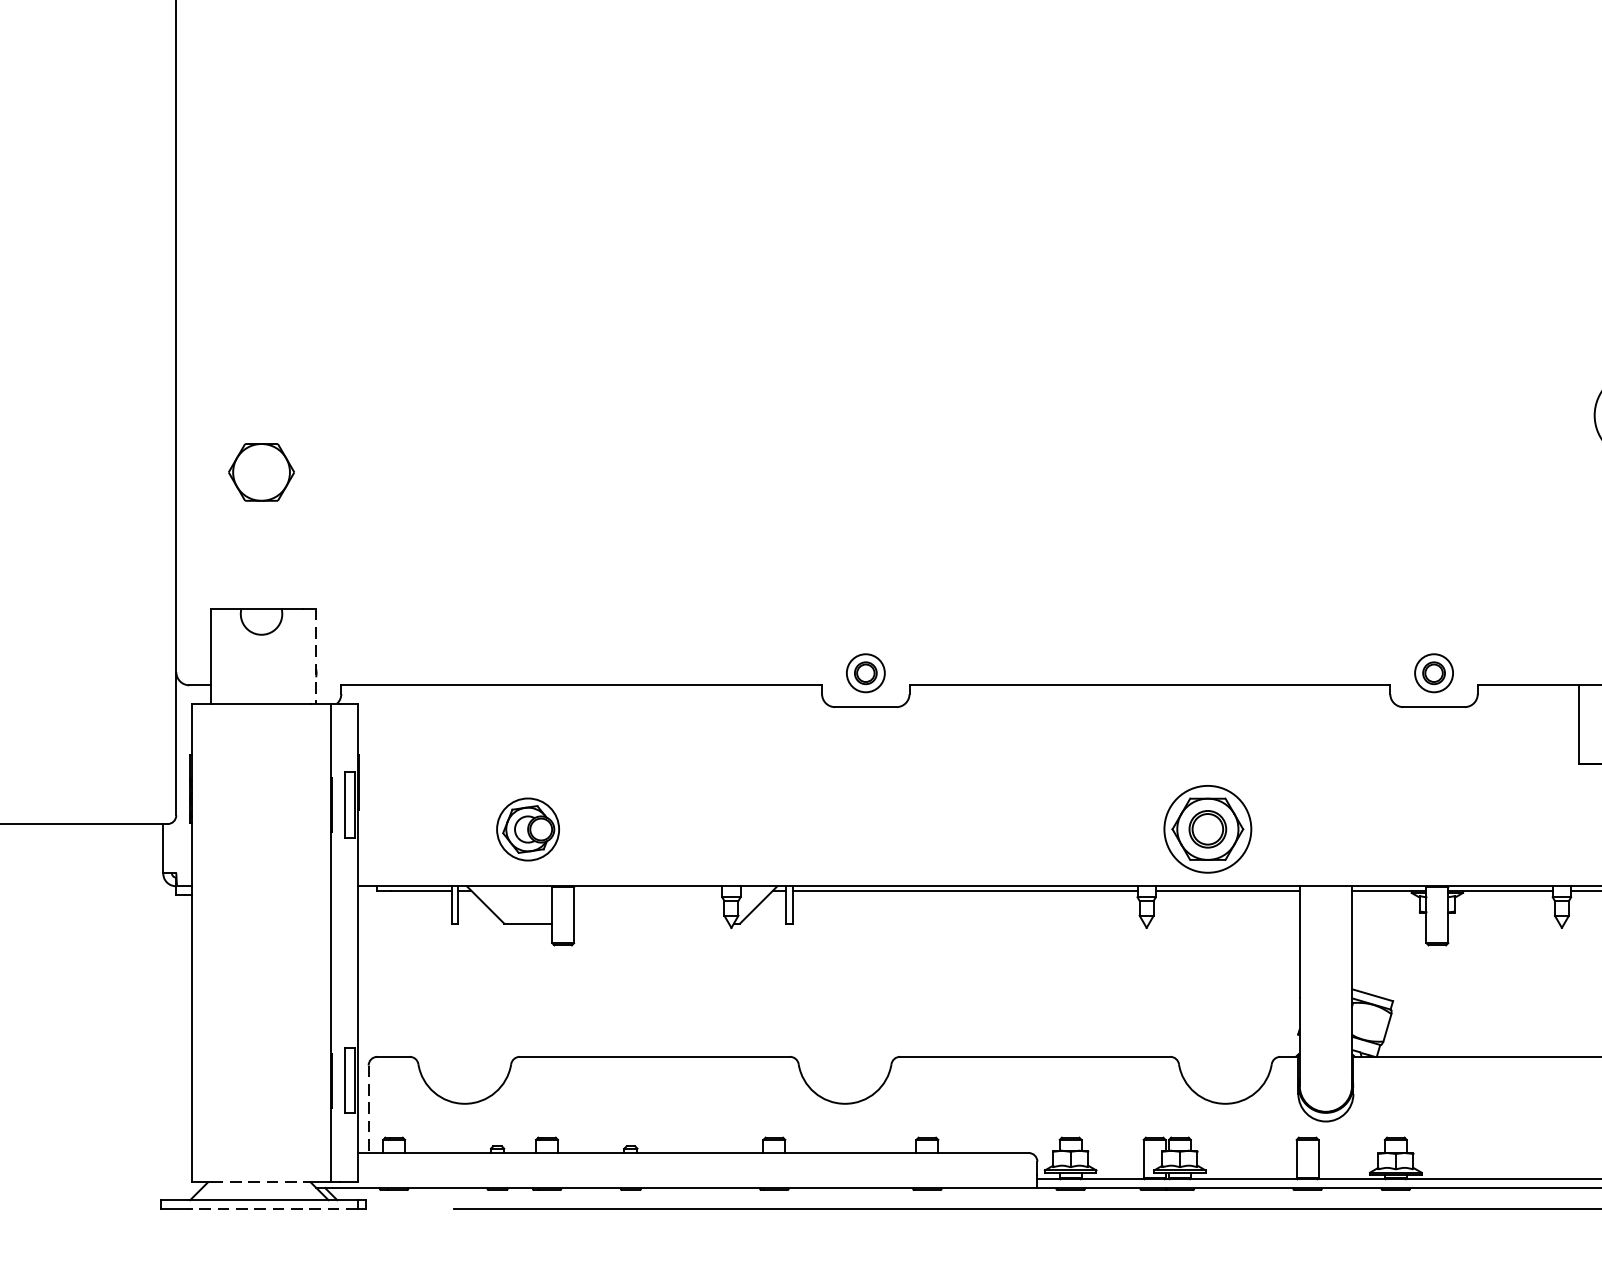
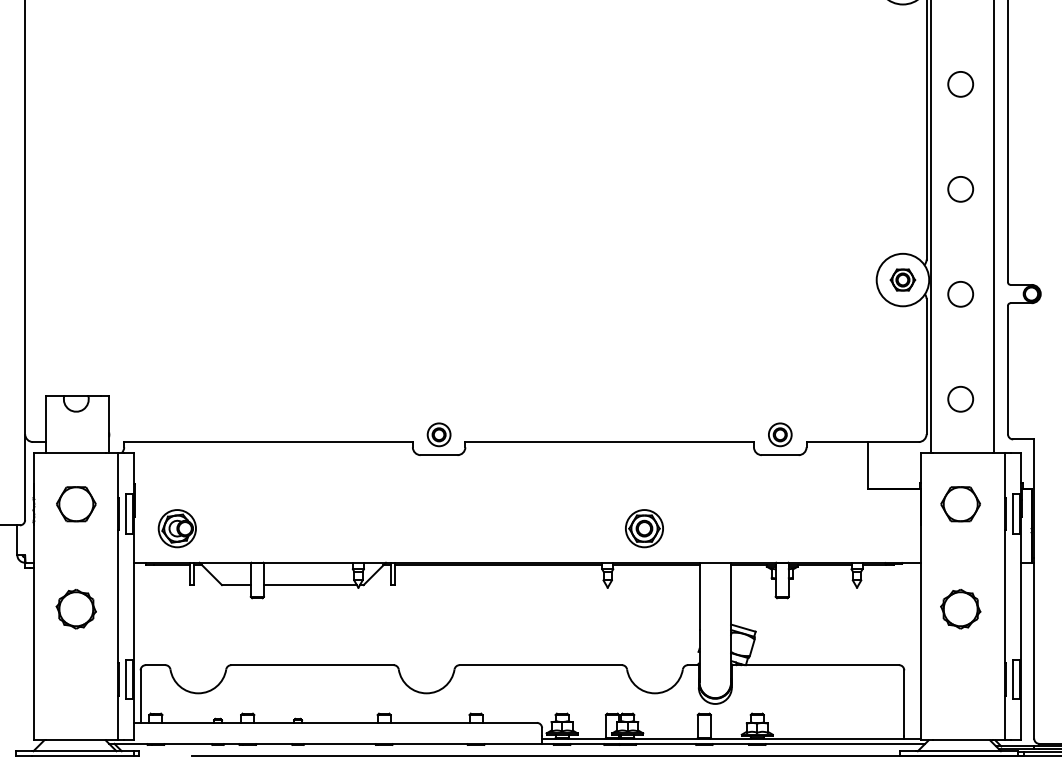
part: (261, 472) -> (76, 504), moved
line: (316, 657) -> (109, 425), dashed -> solid
part: (526, 829) -> (176, 528), moved
part: (1207, 829) -> (644, 528), size x0.71
line: (649, 924) -> (309, 585), added
part: (260, 964) -> (75, 609), added
line: (368, 1110) -> (140, 697), dashed -> solid
line: (261, 1182) -> (76, 740), dashed -> solid
line: (271, 1209) -> (82, 756), dashed -> solid

